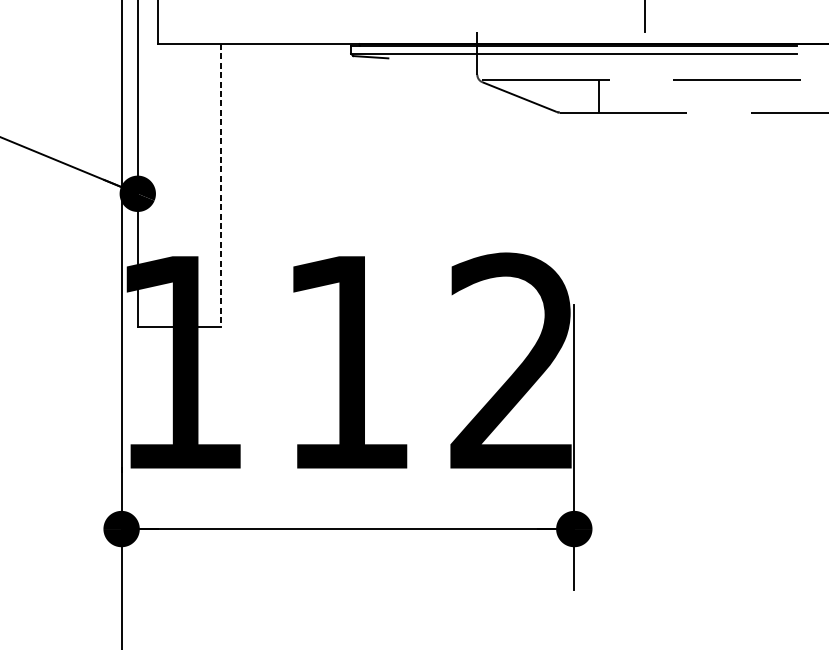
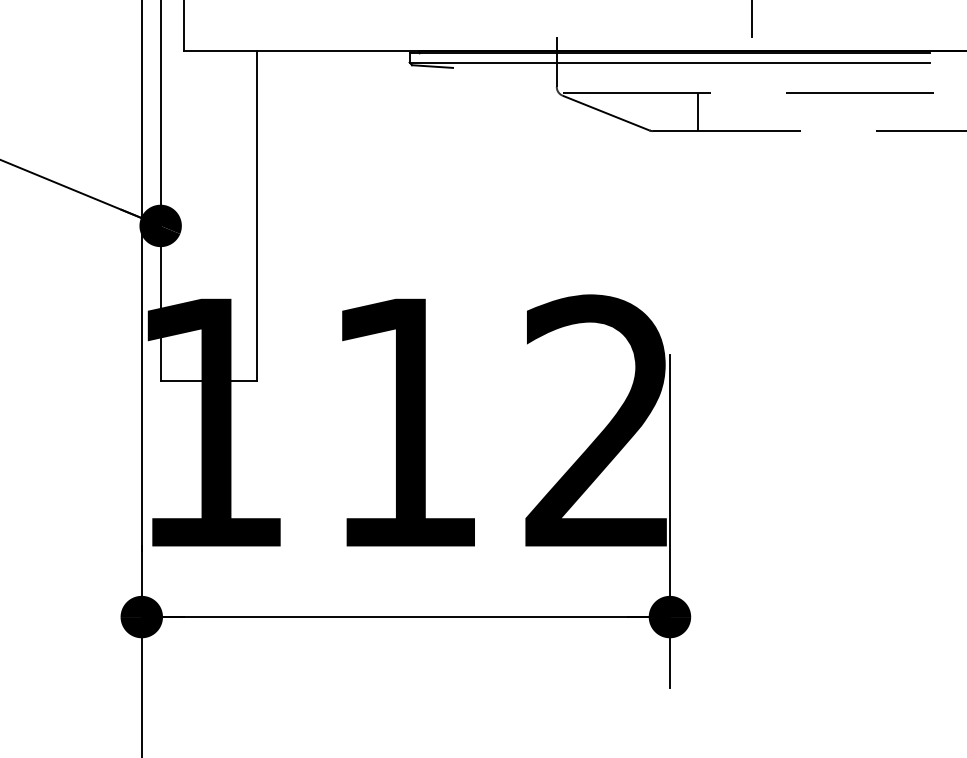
line: (220, 185) -> (257, 216), dashed -> solid

